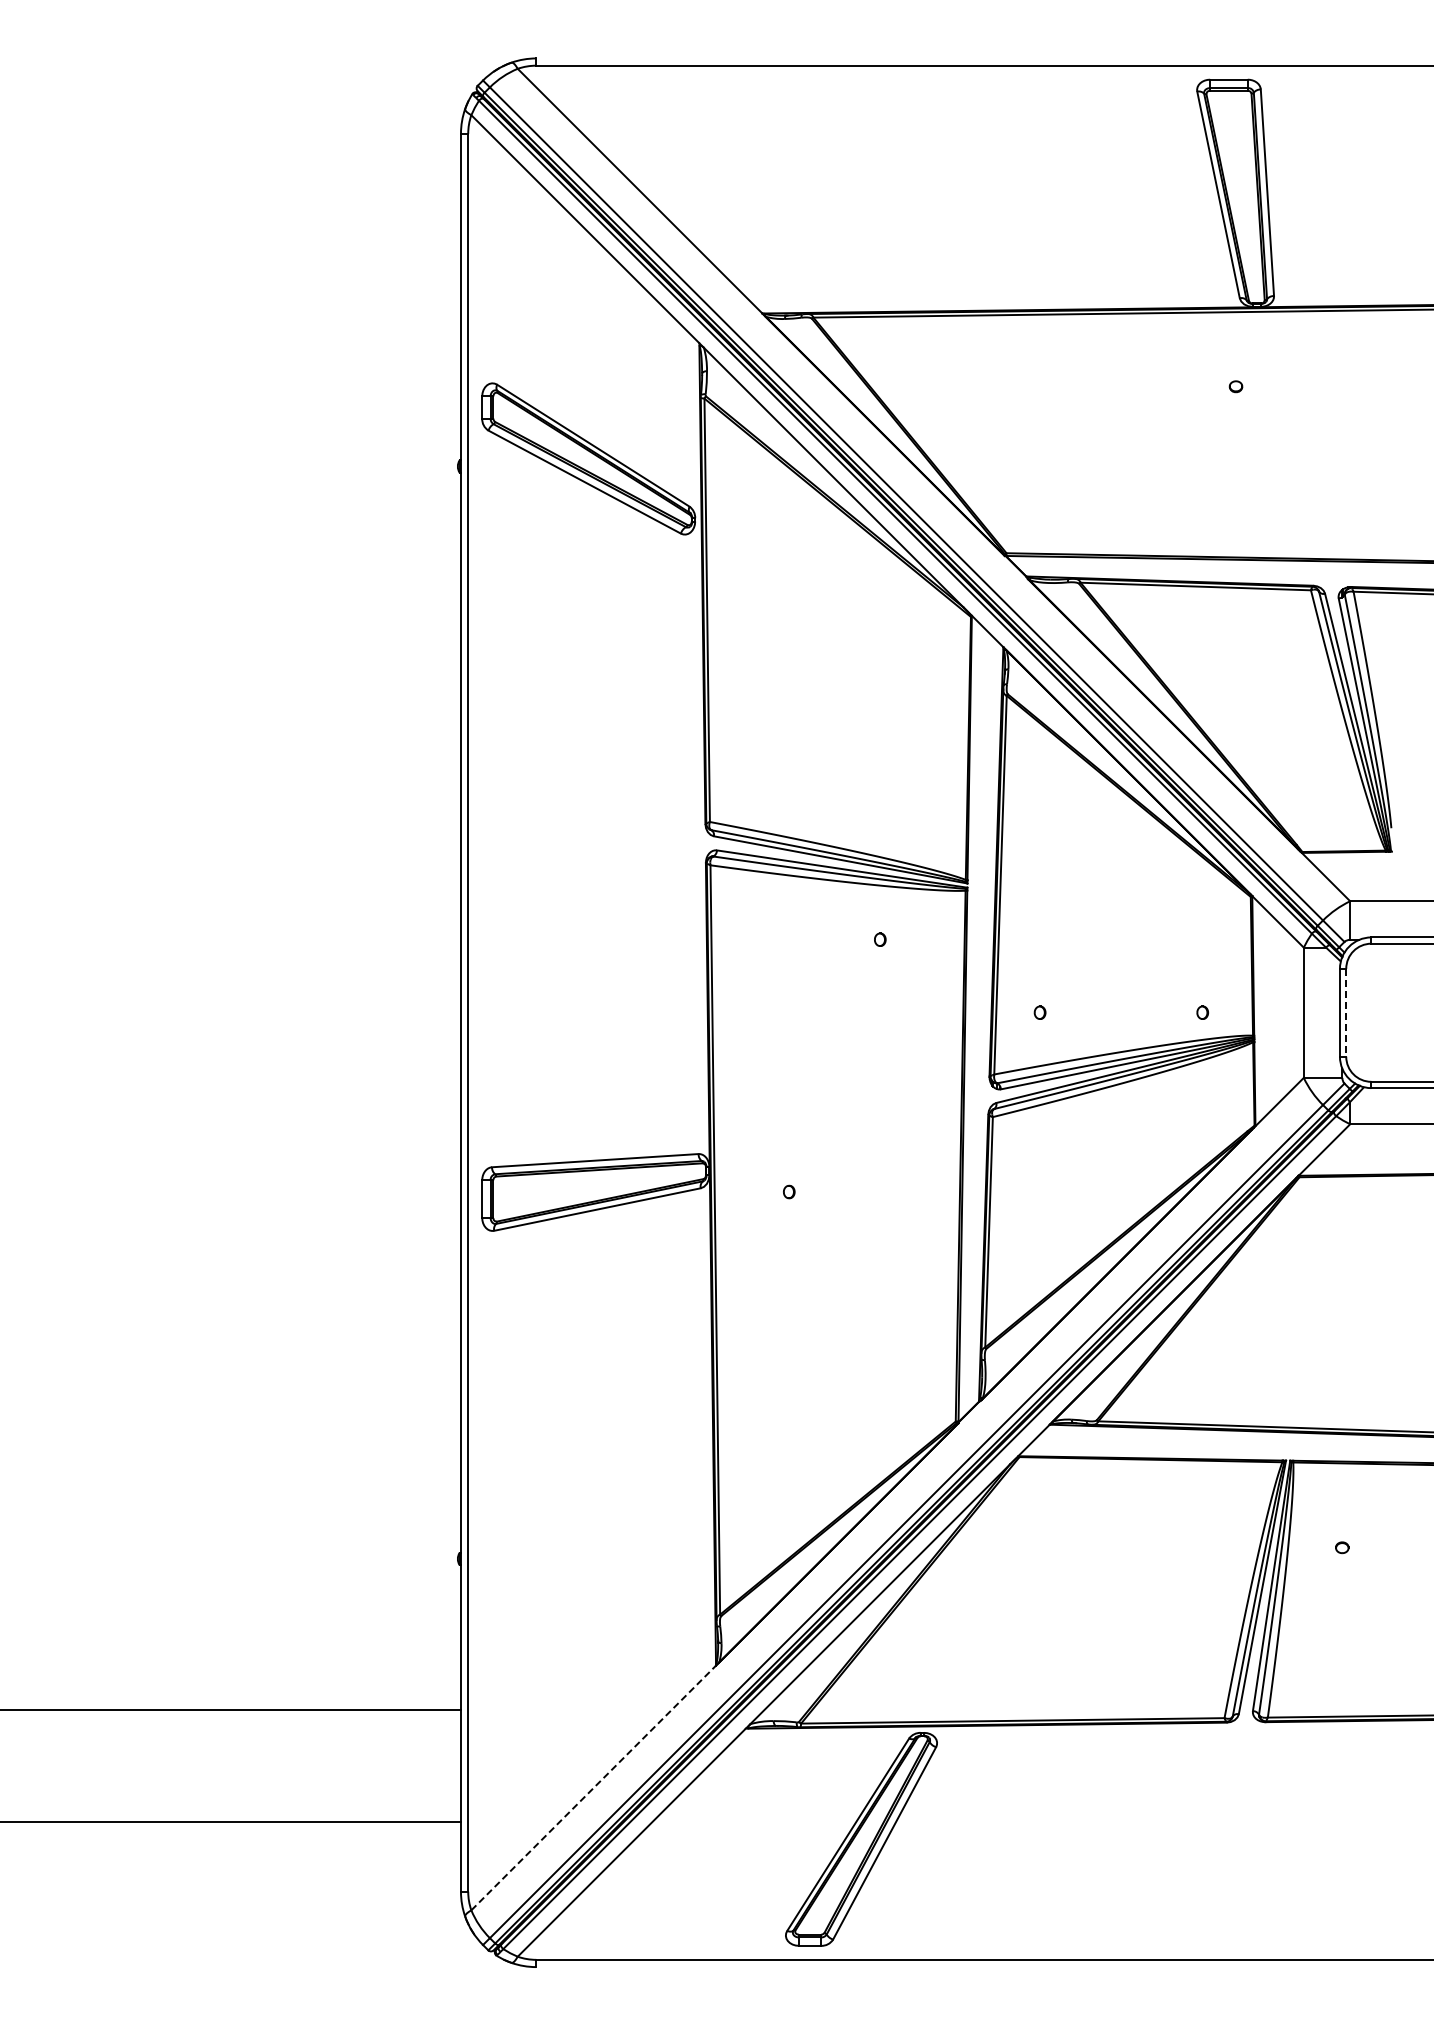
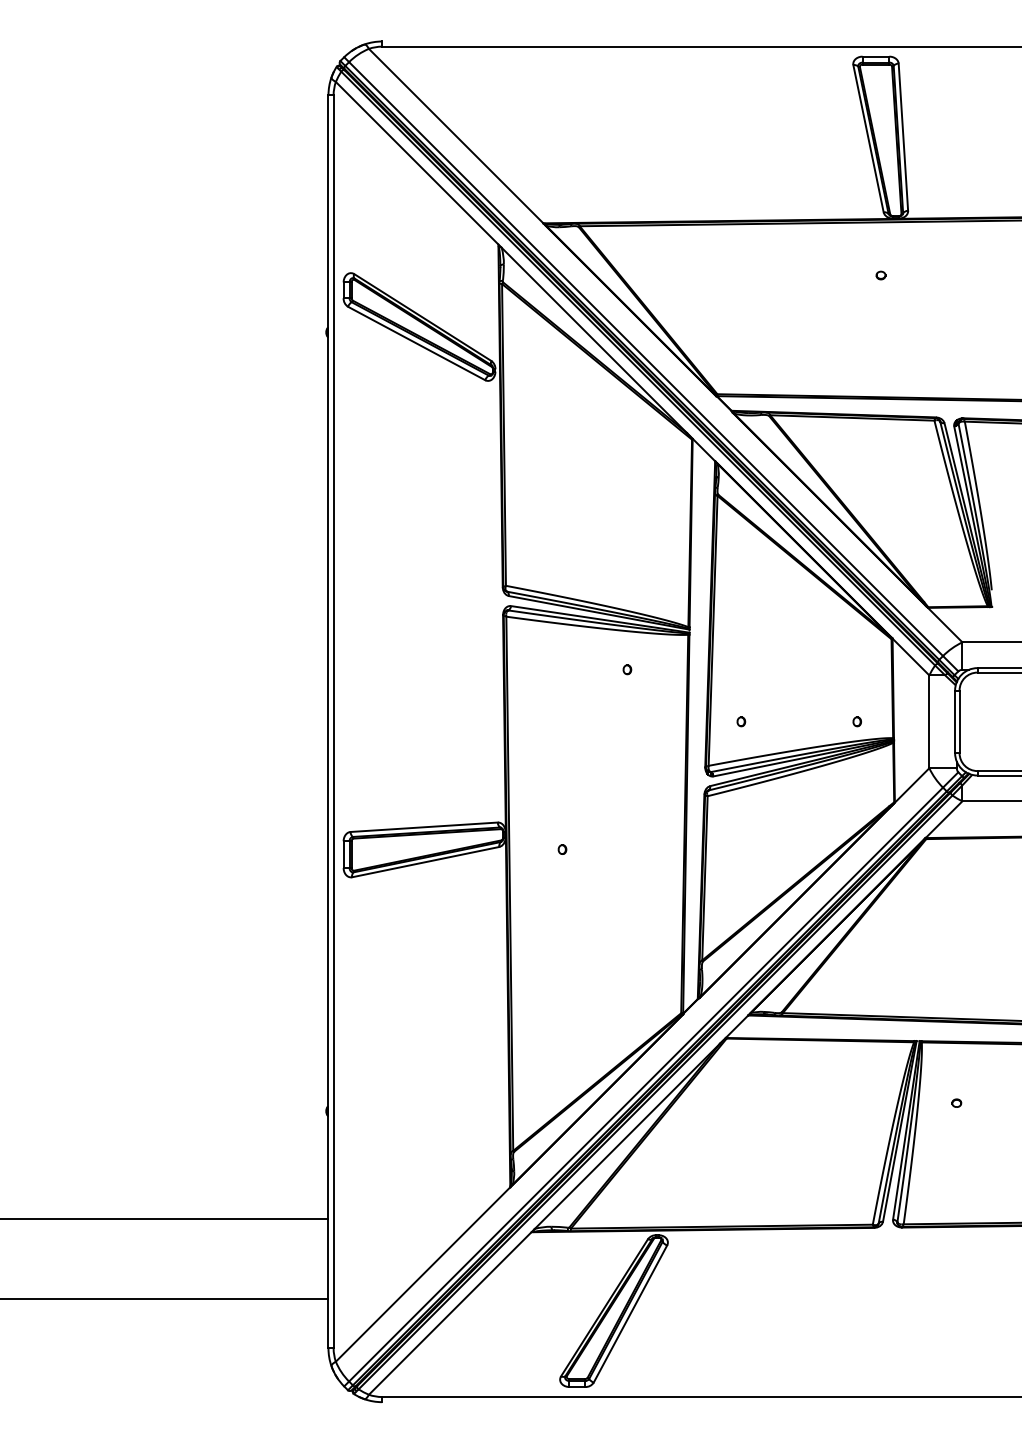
line: (1346, 1012) -> (959, 721), dashed -> solid
line: (594, 1787) -> (423, 1274), dashed -> solid

